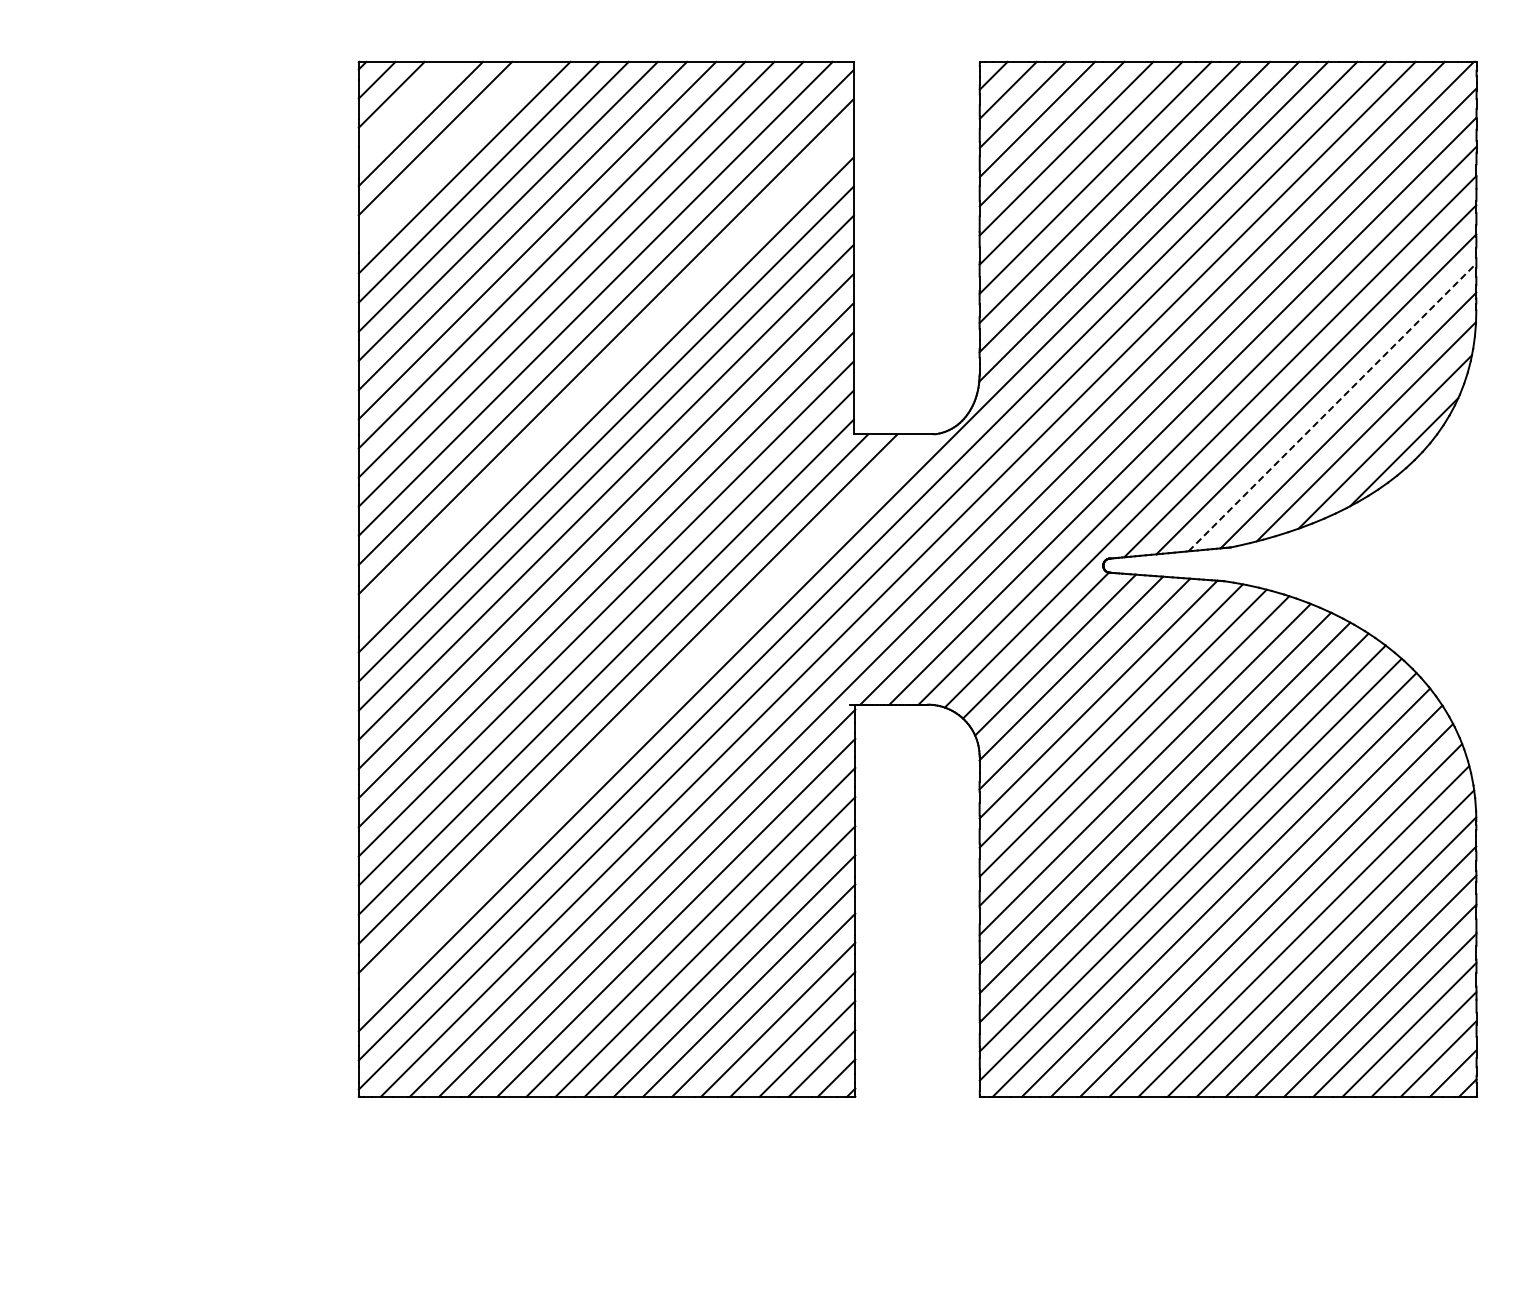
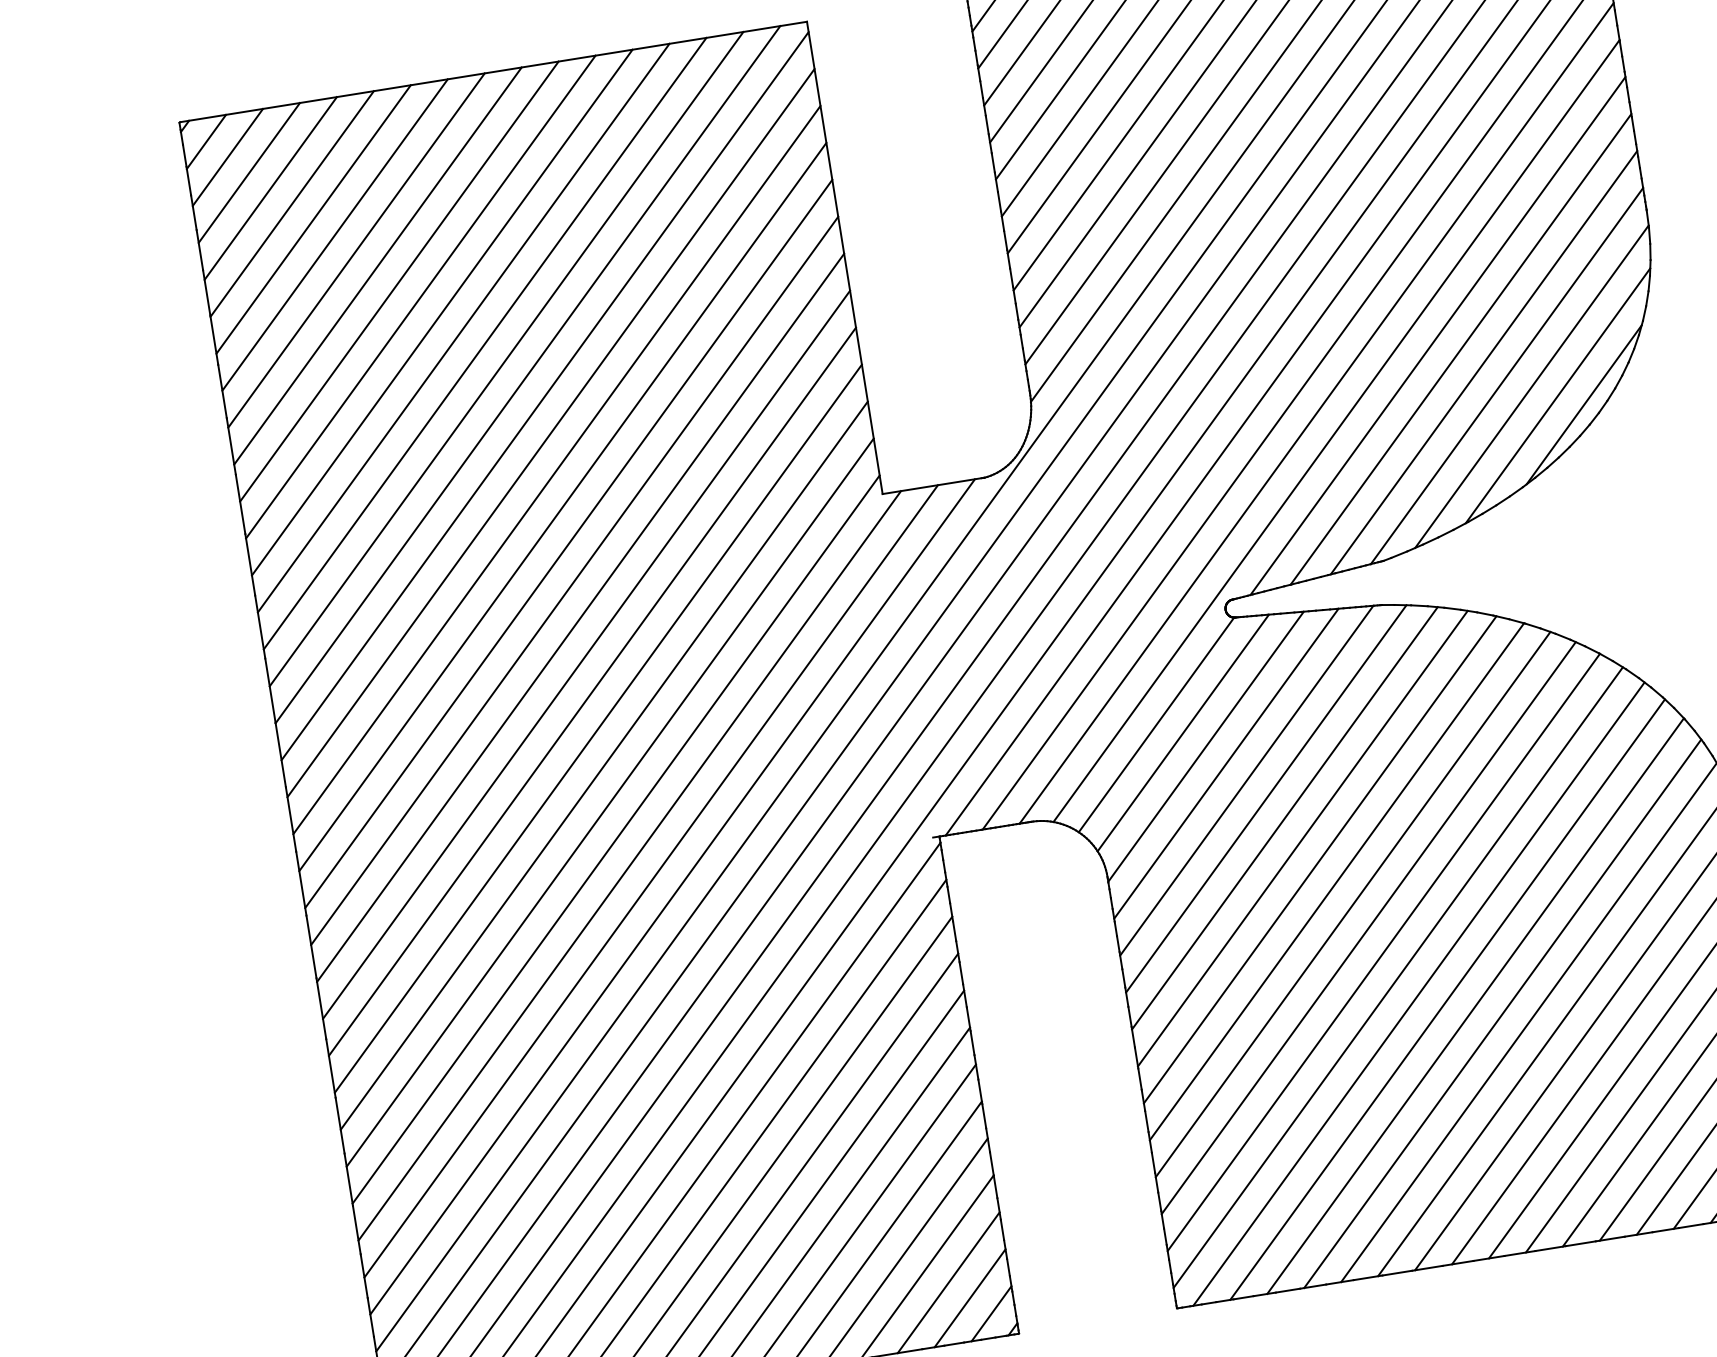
line: (405, 108) -> (248, 171), added
line: (449, 152) -> (312, 218), added
line: (605, 375) -> (555, 469), added
line: (1332, 407) -> (1484, 362), dashed -> solid
line: (642, 718) -> (672, 897), added

